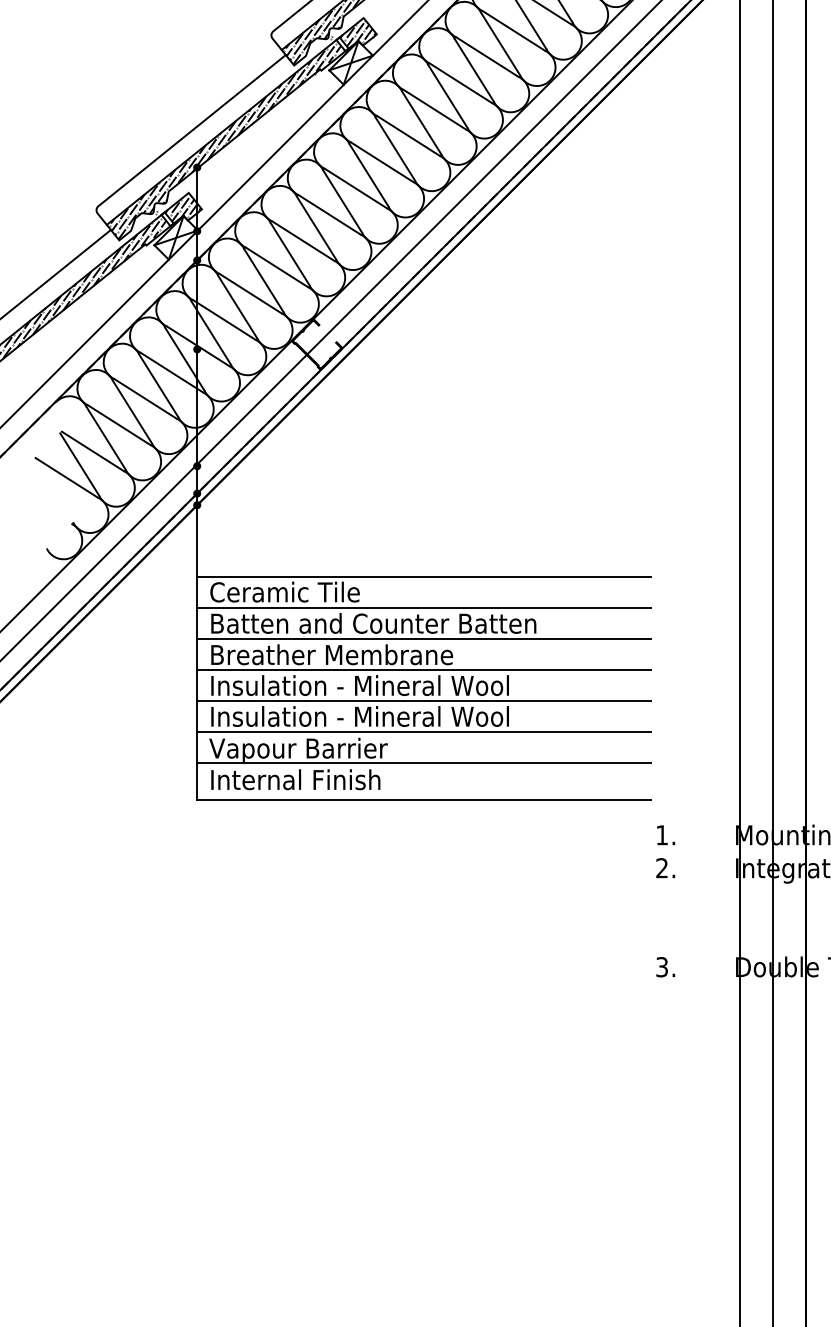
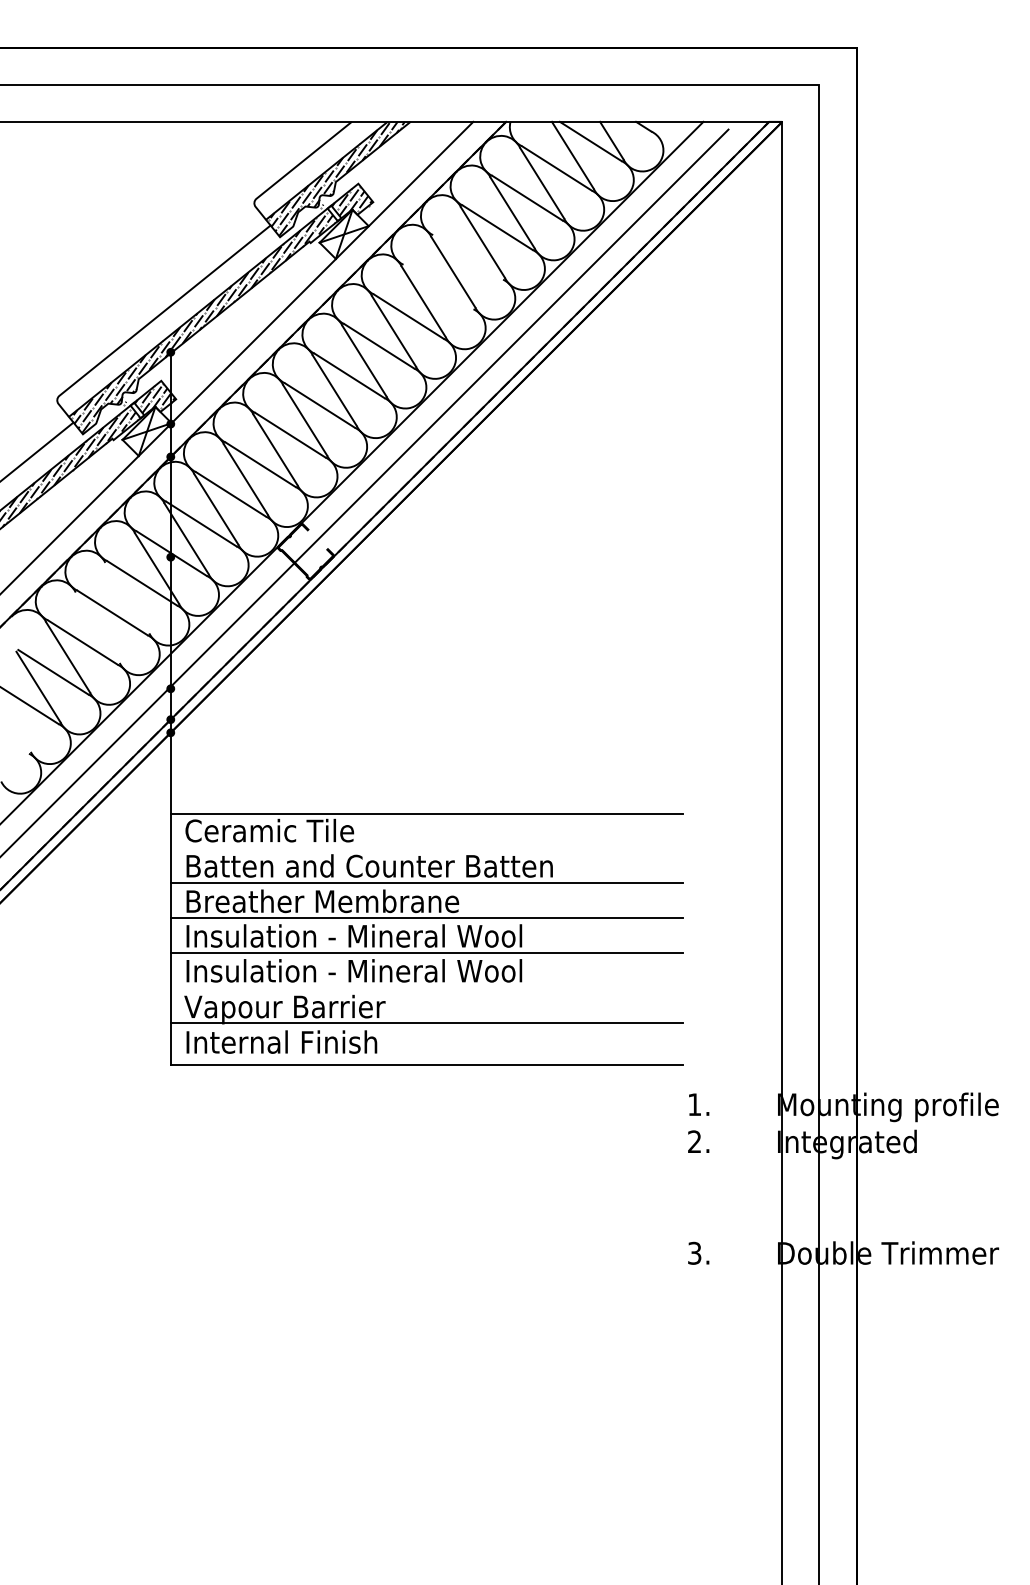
line: (461, 83) -> (468, 257), removed
line: (434, 109) -> (438, 286), removed
line: (158, 385) -> (127, 597), removed
line: (132, 411) -> (97, 627), removed
line: (424, 607) -> (426, 848), removed
line: (424, 731) -> (426, 987), removed

